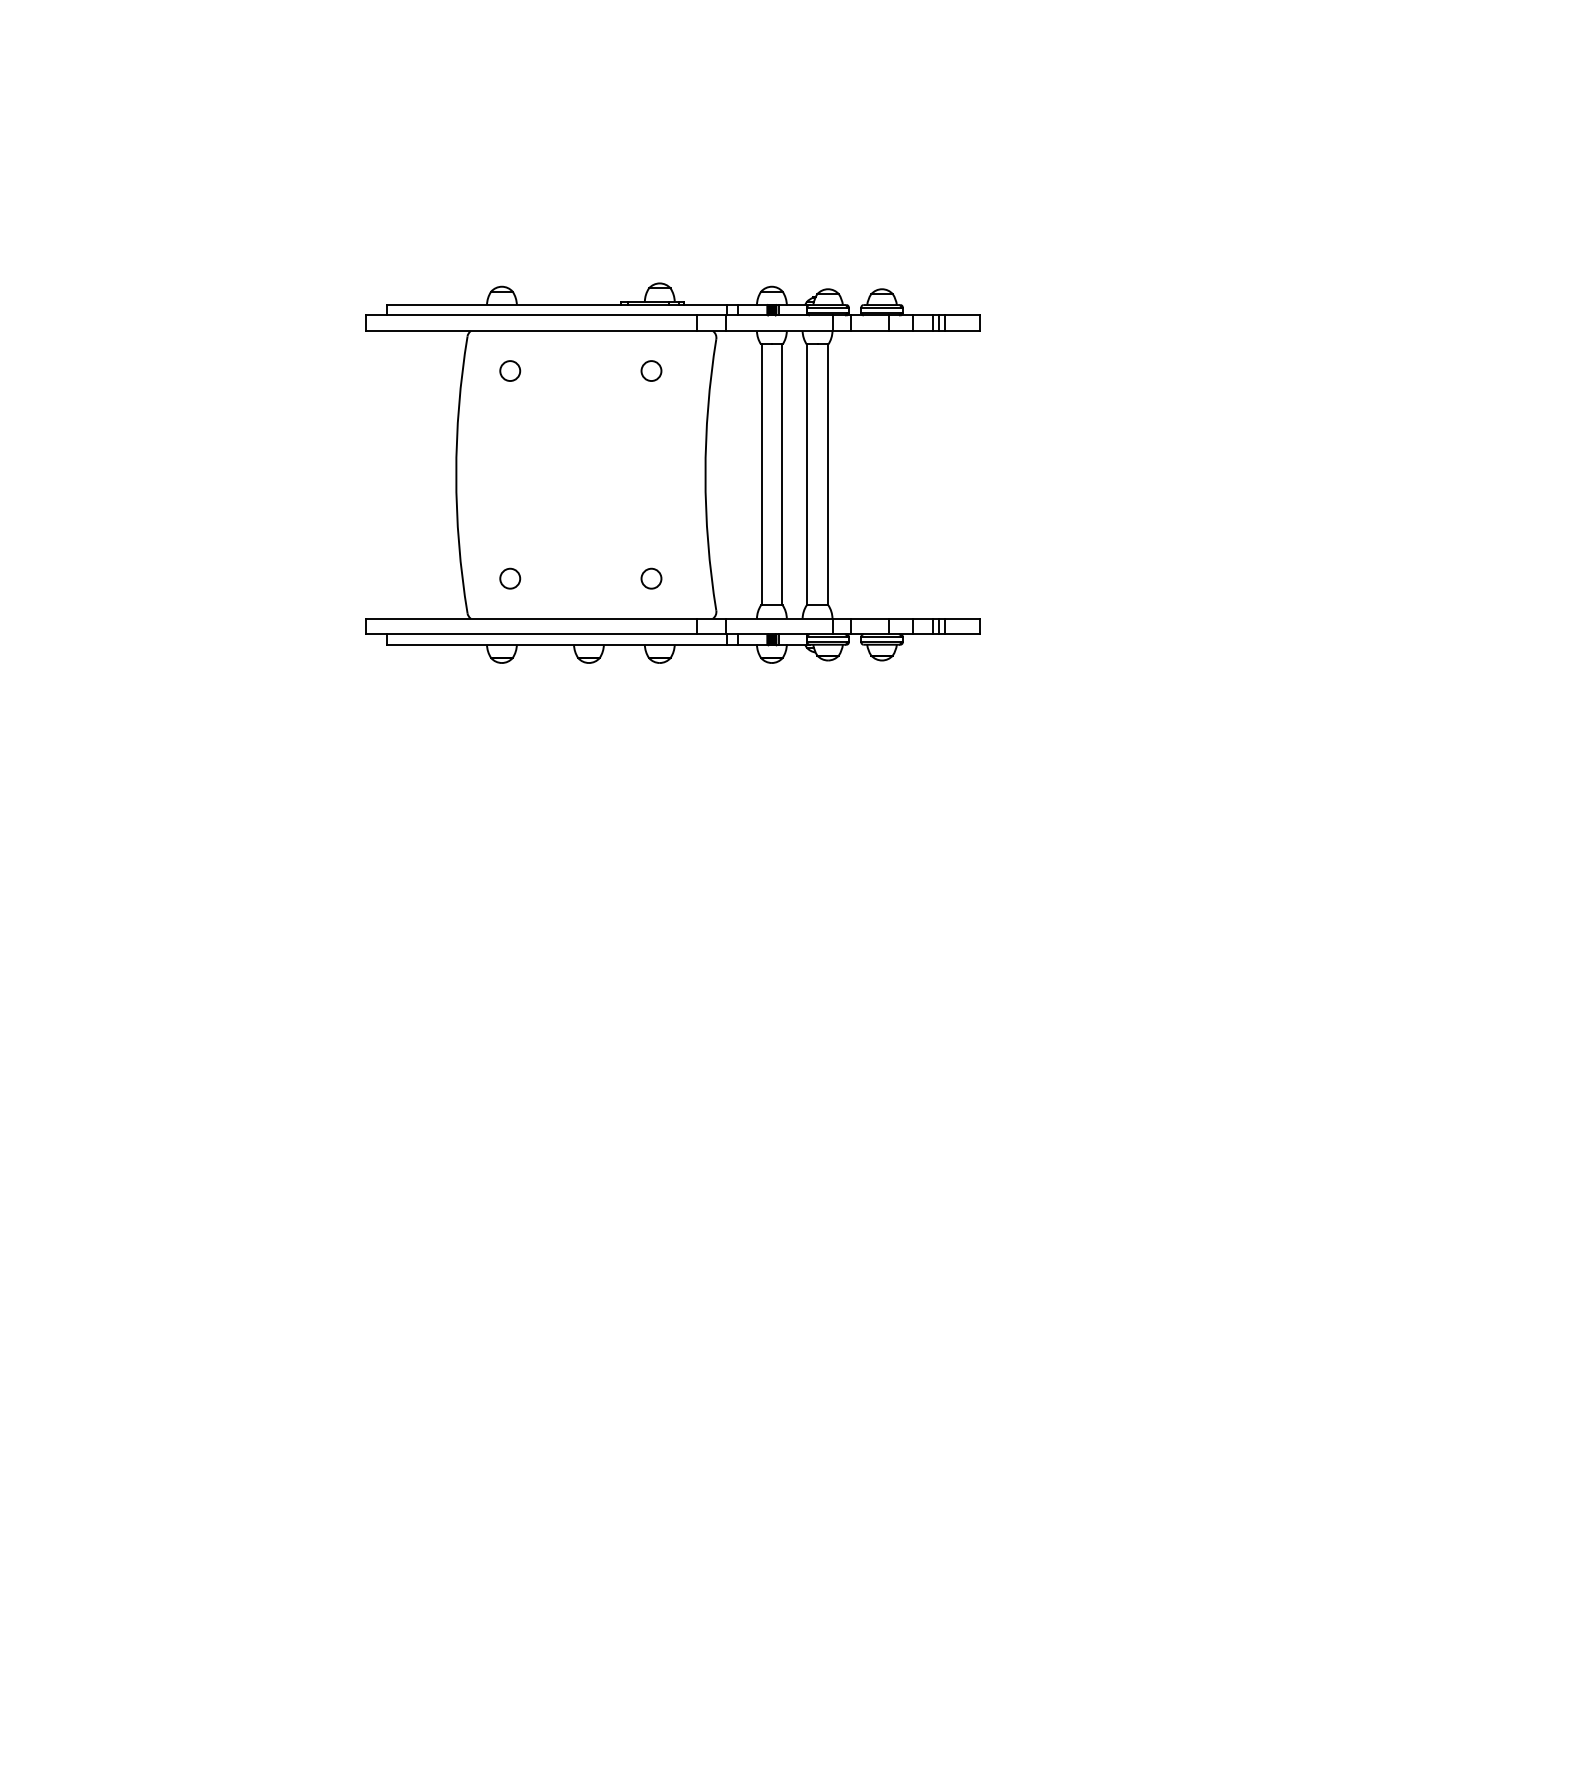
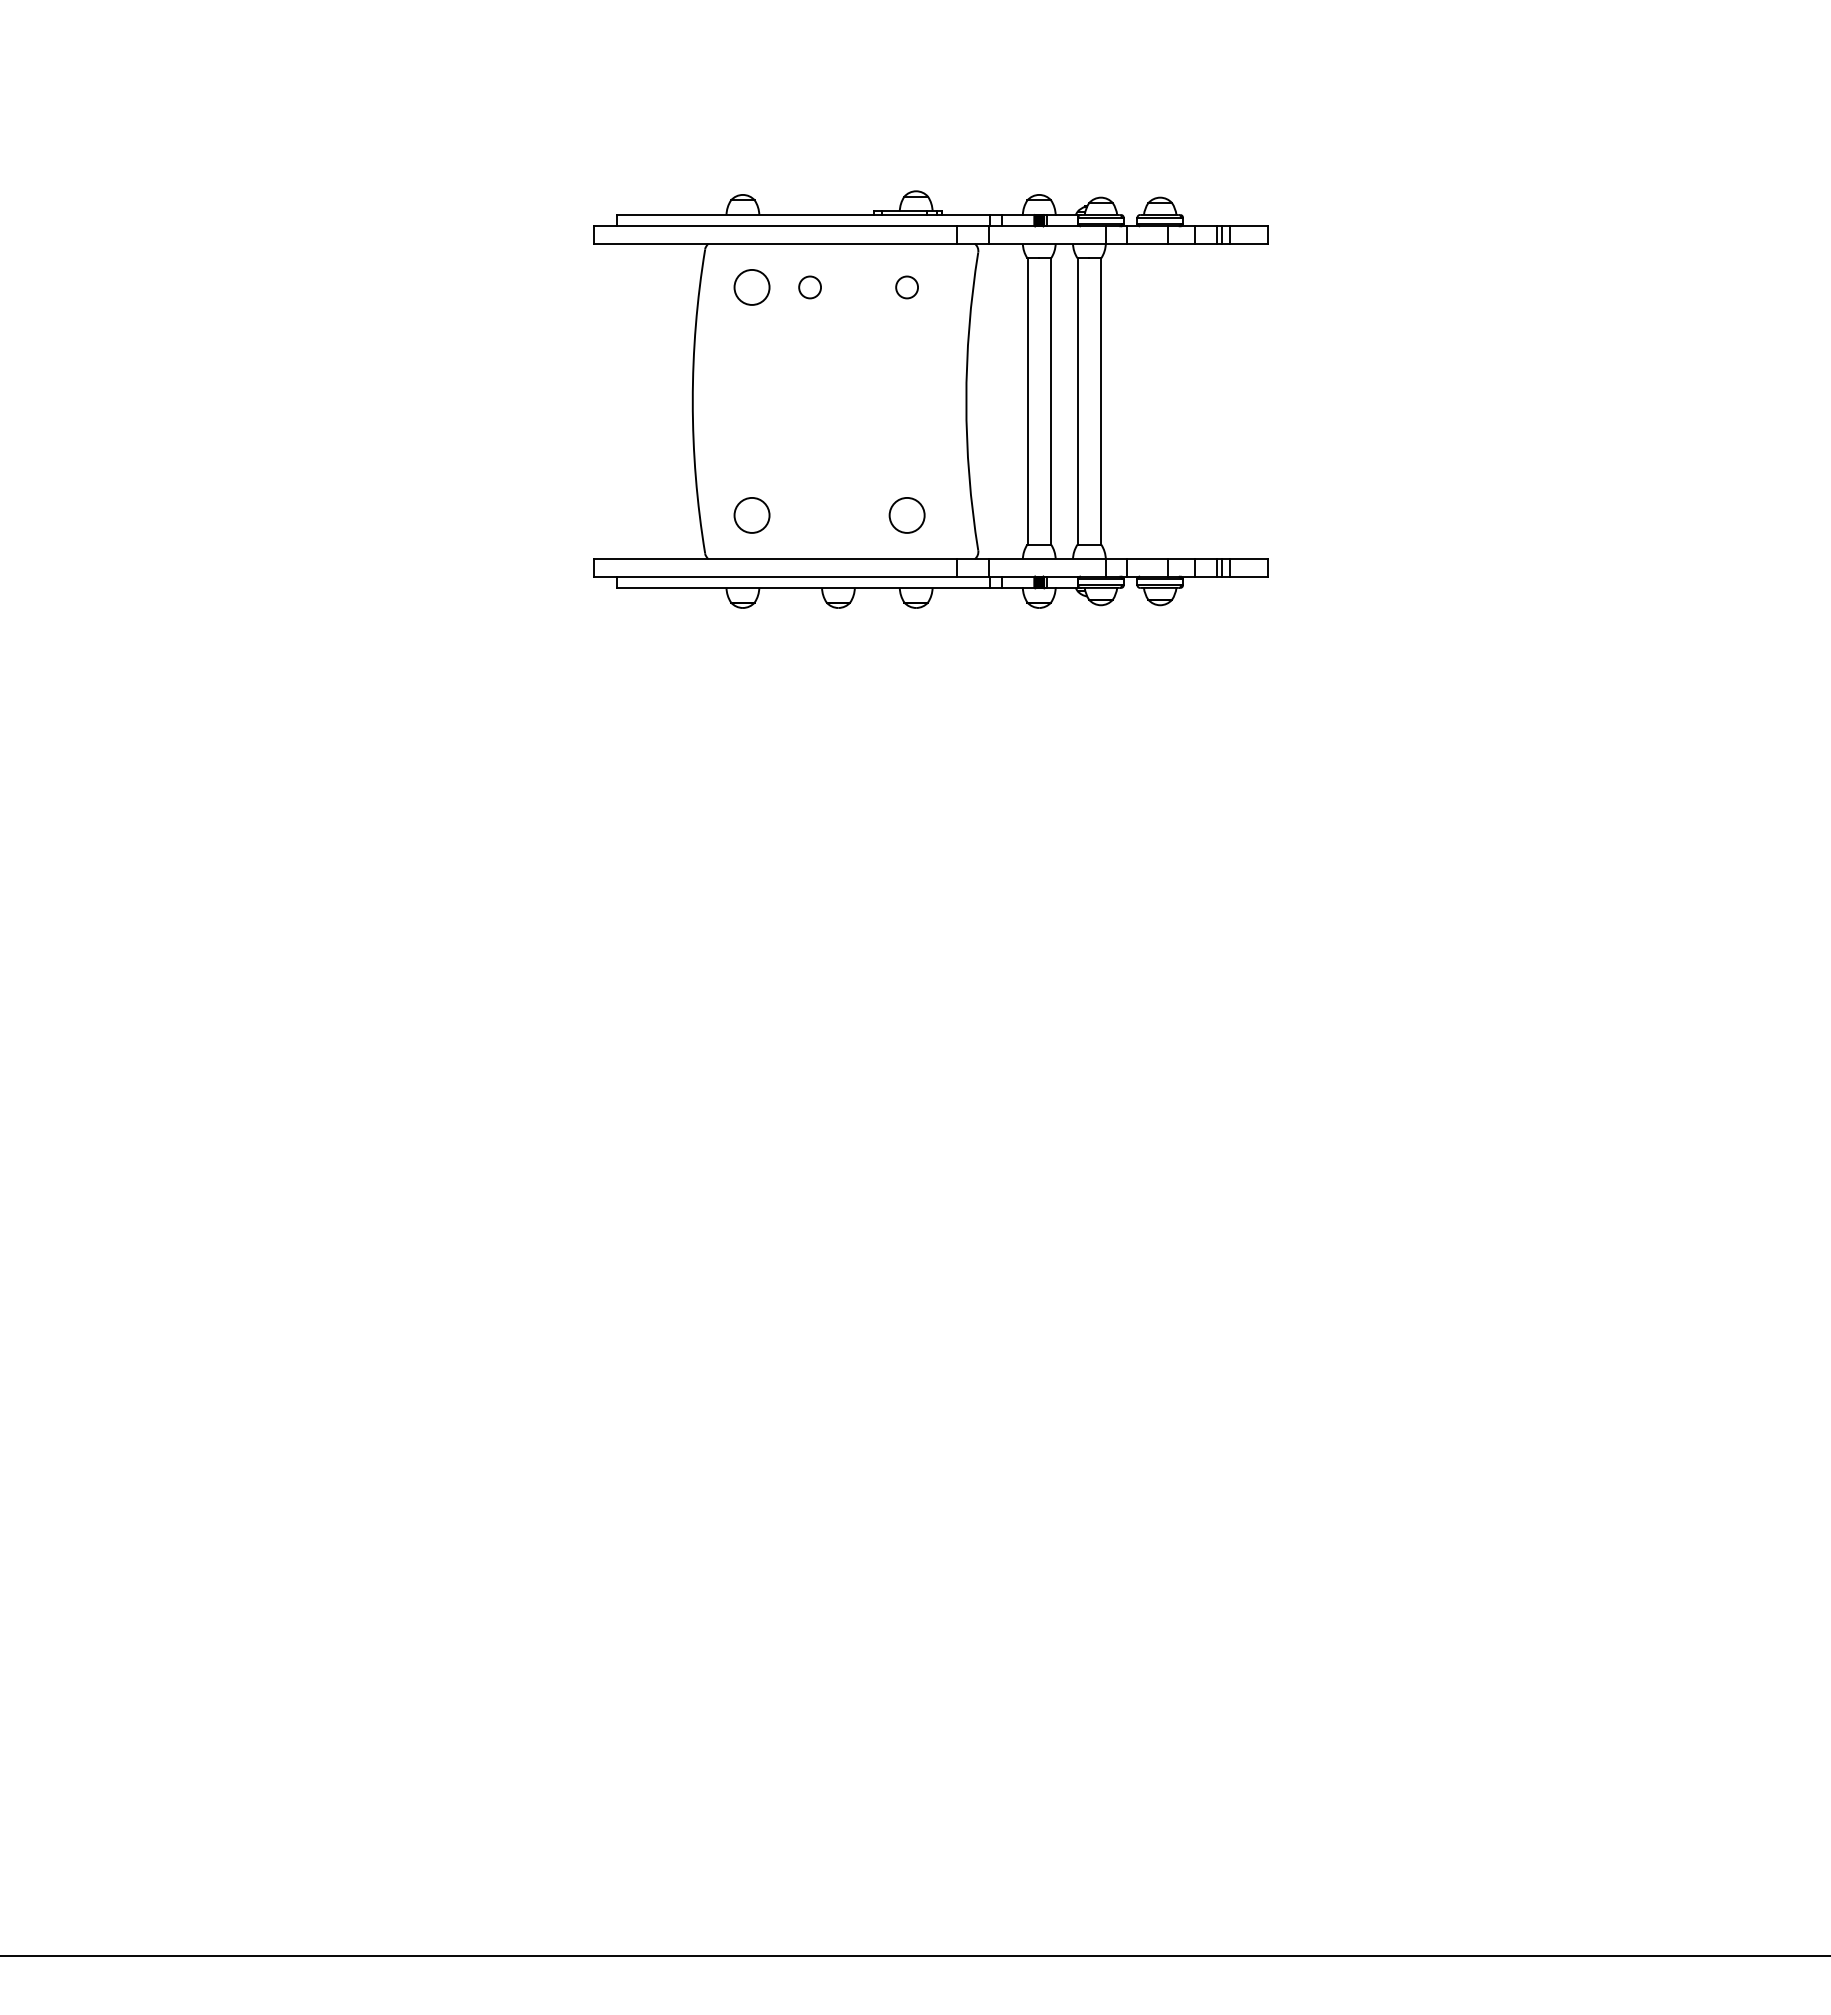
circle: (509, 371) -> (751, 287), size x1.6
circle: (562, 371) -> (809, 287), added
circle: (509, 578) -> (751, 515), size x1.6
circle: (650, 578) -> (906, 515), size x1.6

